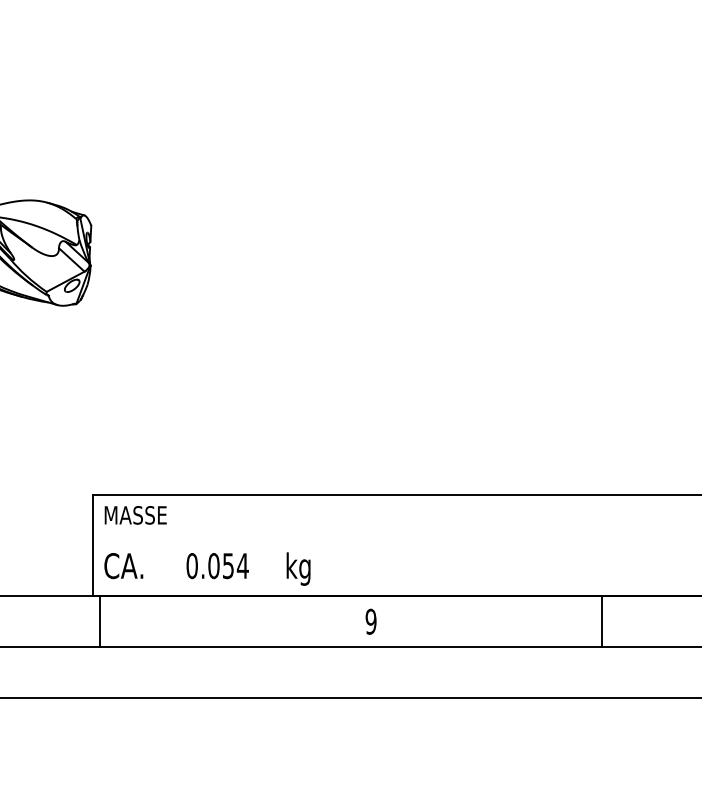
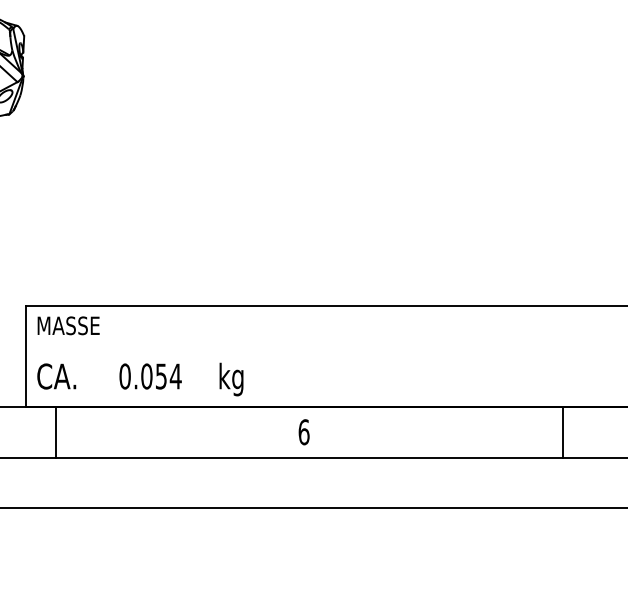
line: (100, 621) -> (56, 431), moved
text: (370, 621) -> (303, 431), 9 -> 6
line: (602, 621) -> (563, 431), moved

